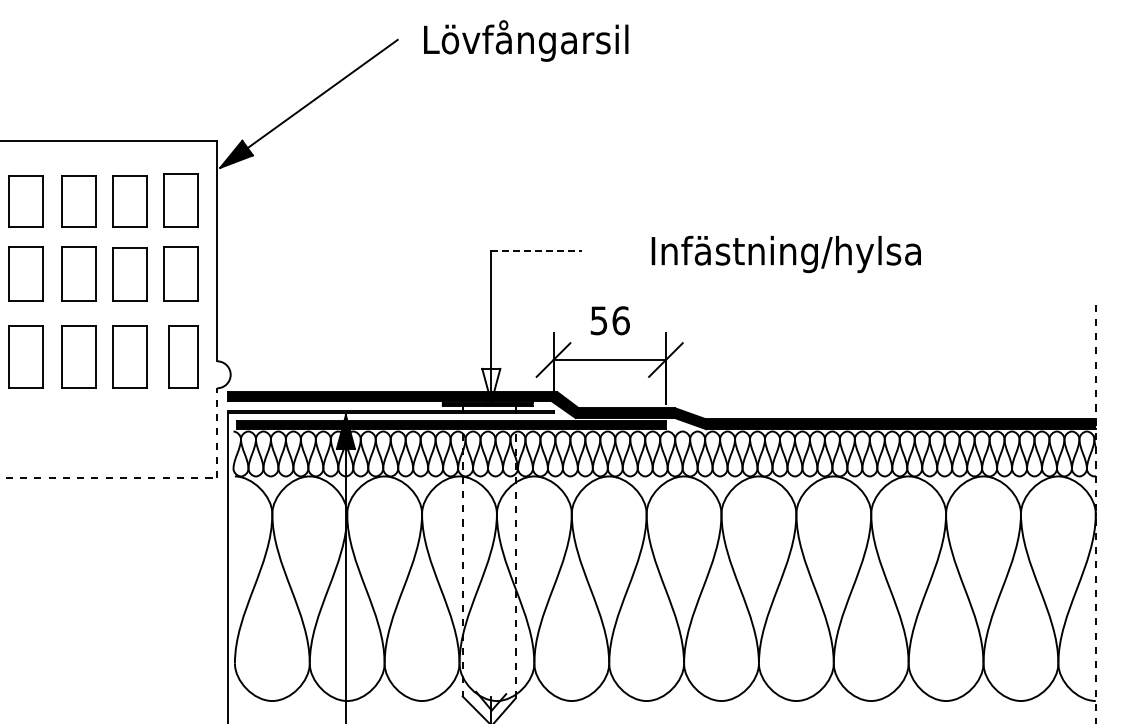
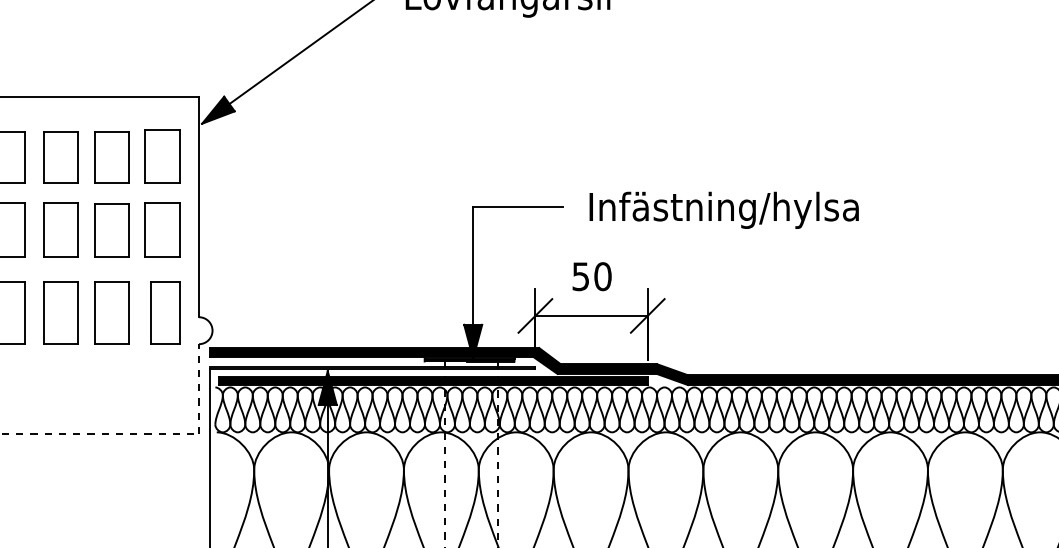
line: (536, 251) -> (518, 207), dashed -> solid
text: (785, 254) -> (723, 210), moved
text: (620, 320) -> (602, 276), 56 -> 50
fill: (491, 385) -> (473, 341), added

